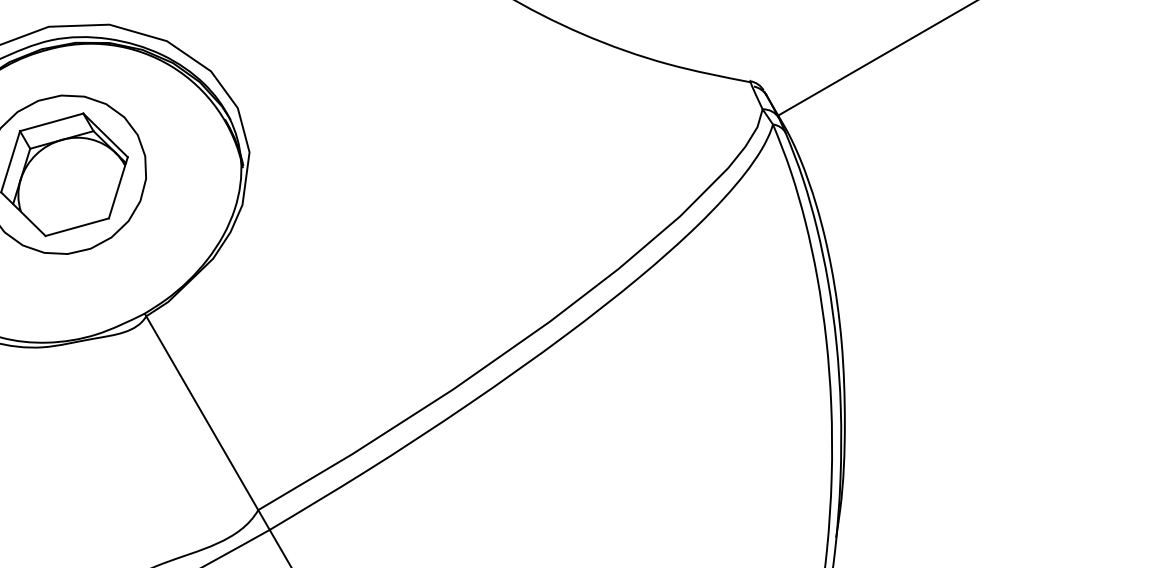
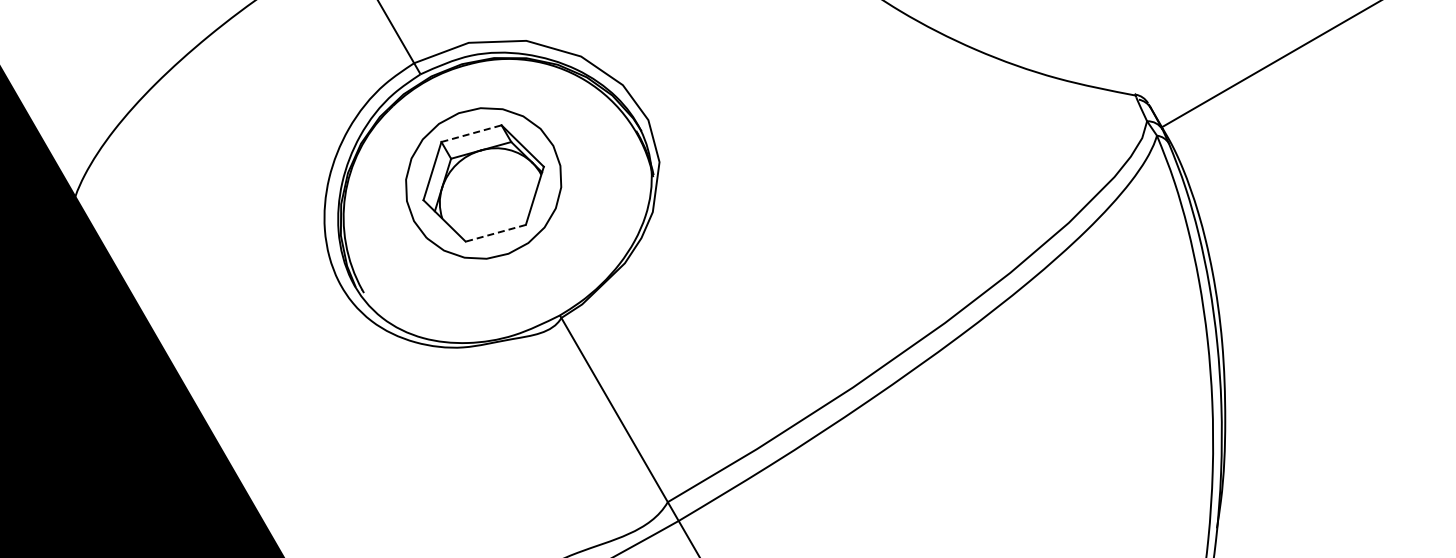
line: (52, 122) -> (472, 133), solid -> dashed
line: (76, 227) -> (495, 233), solid -> dashed

